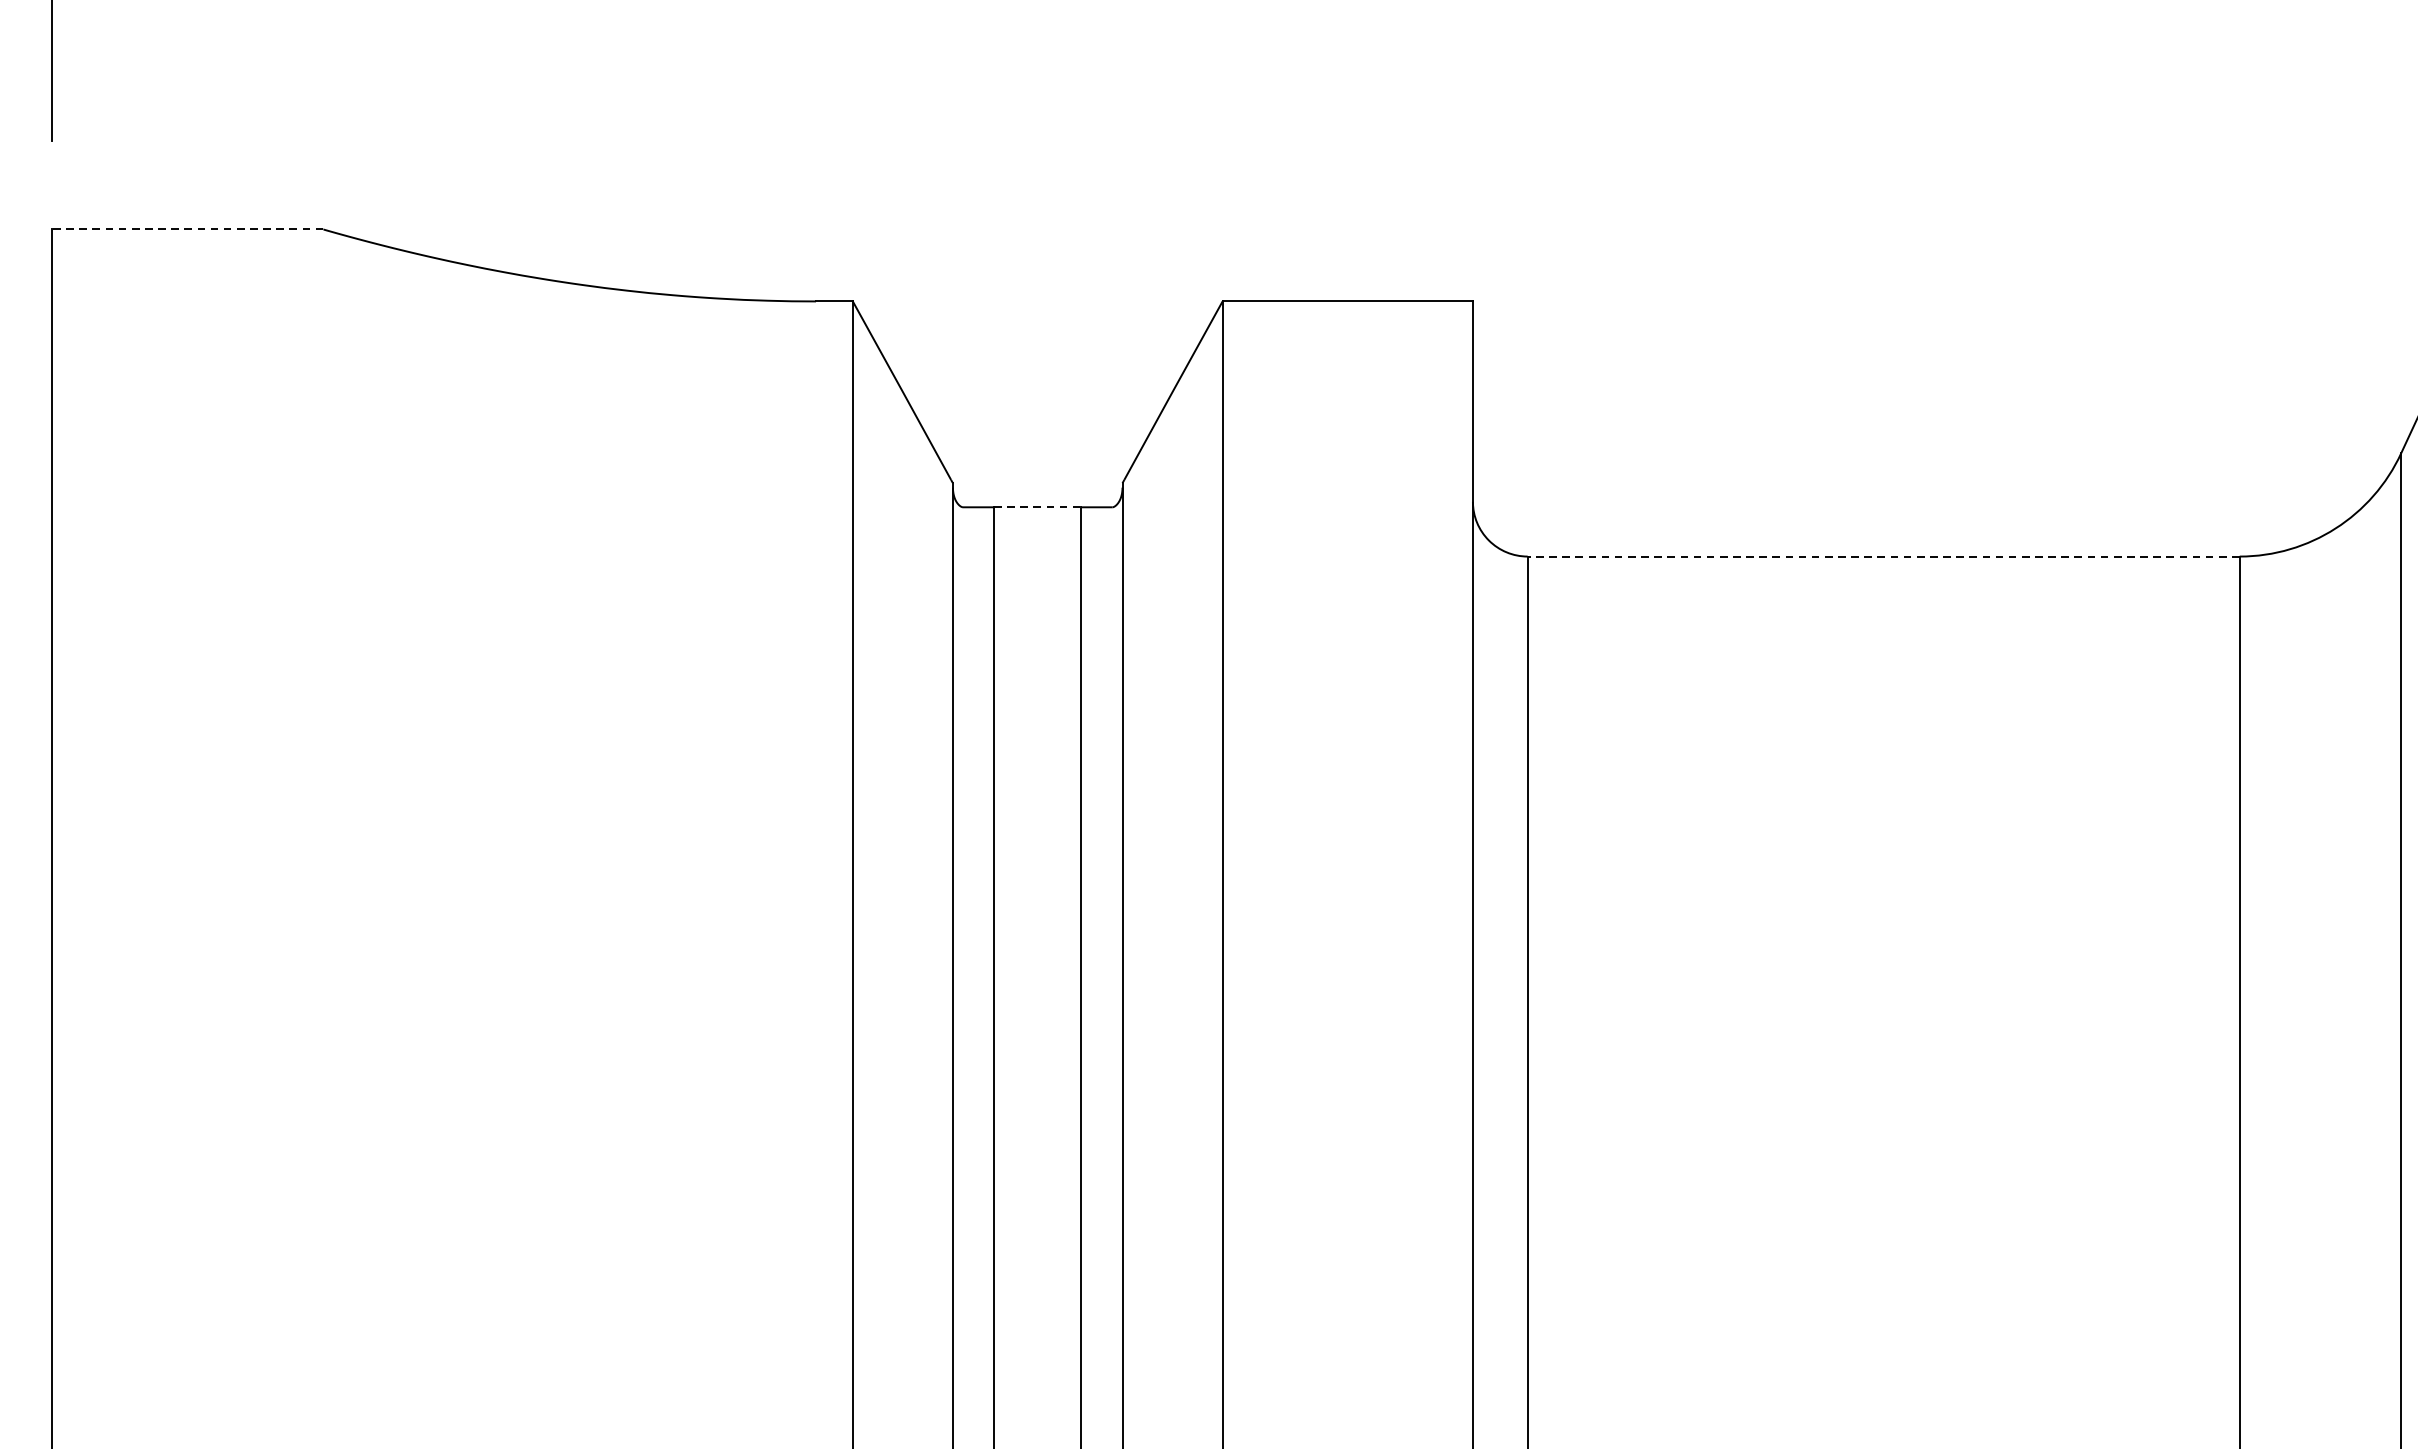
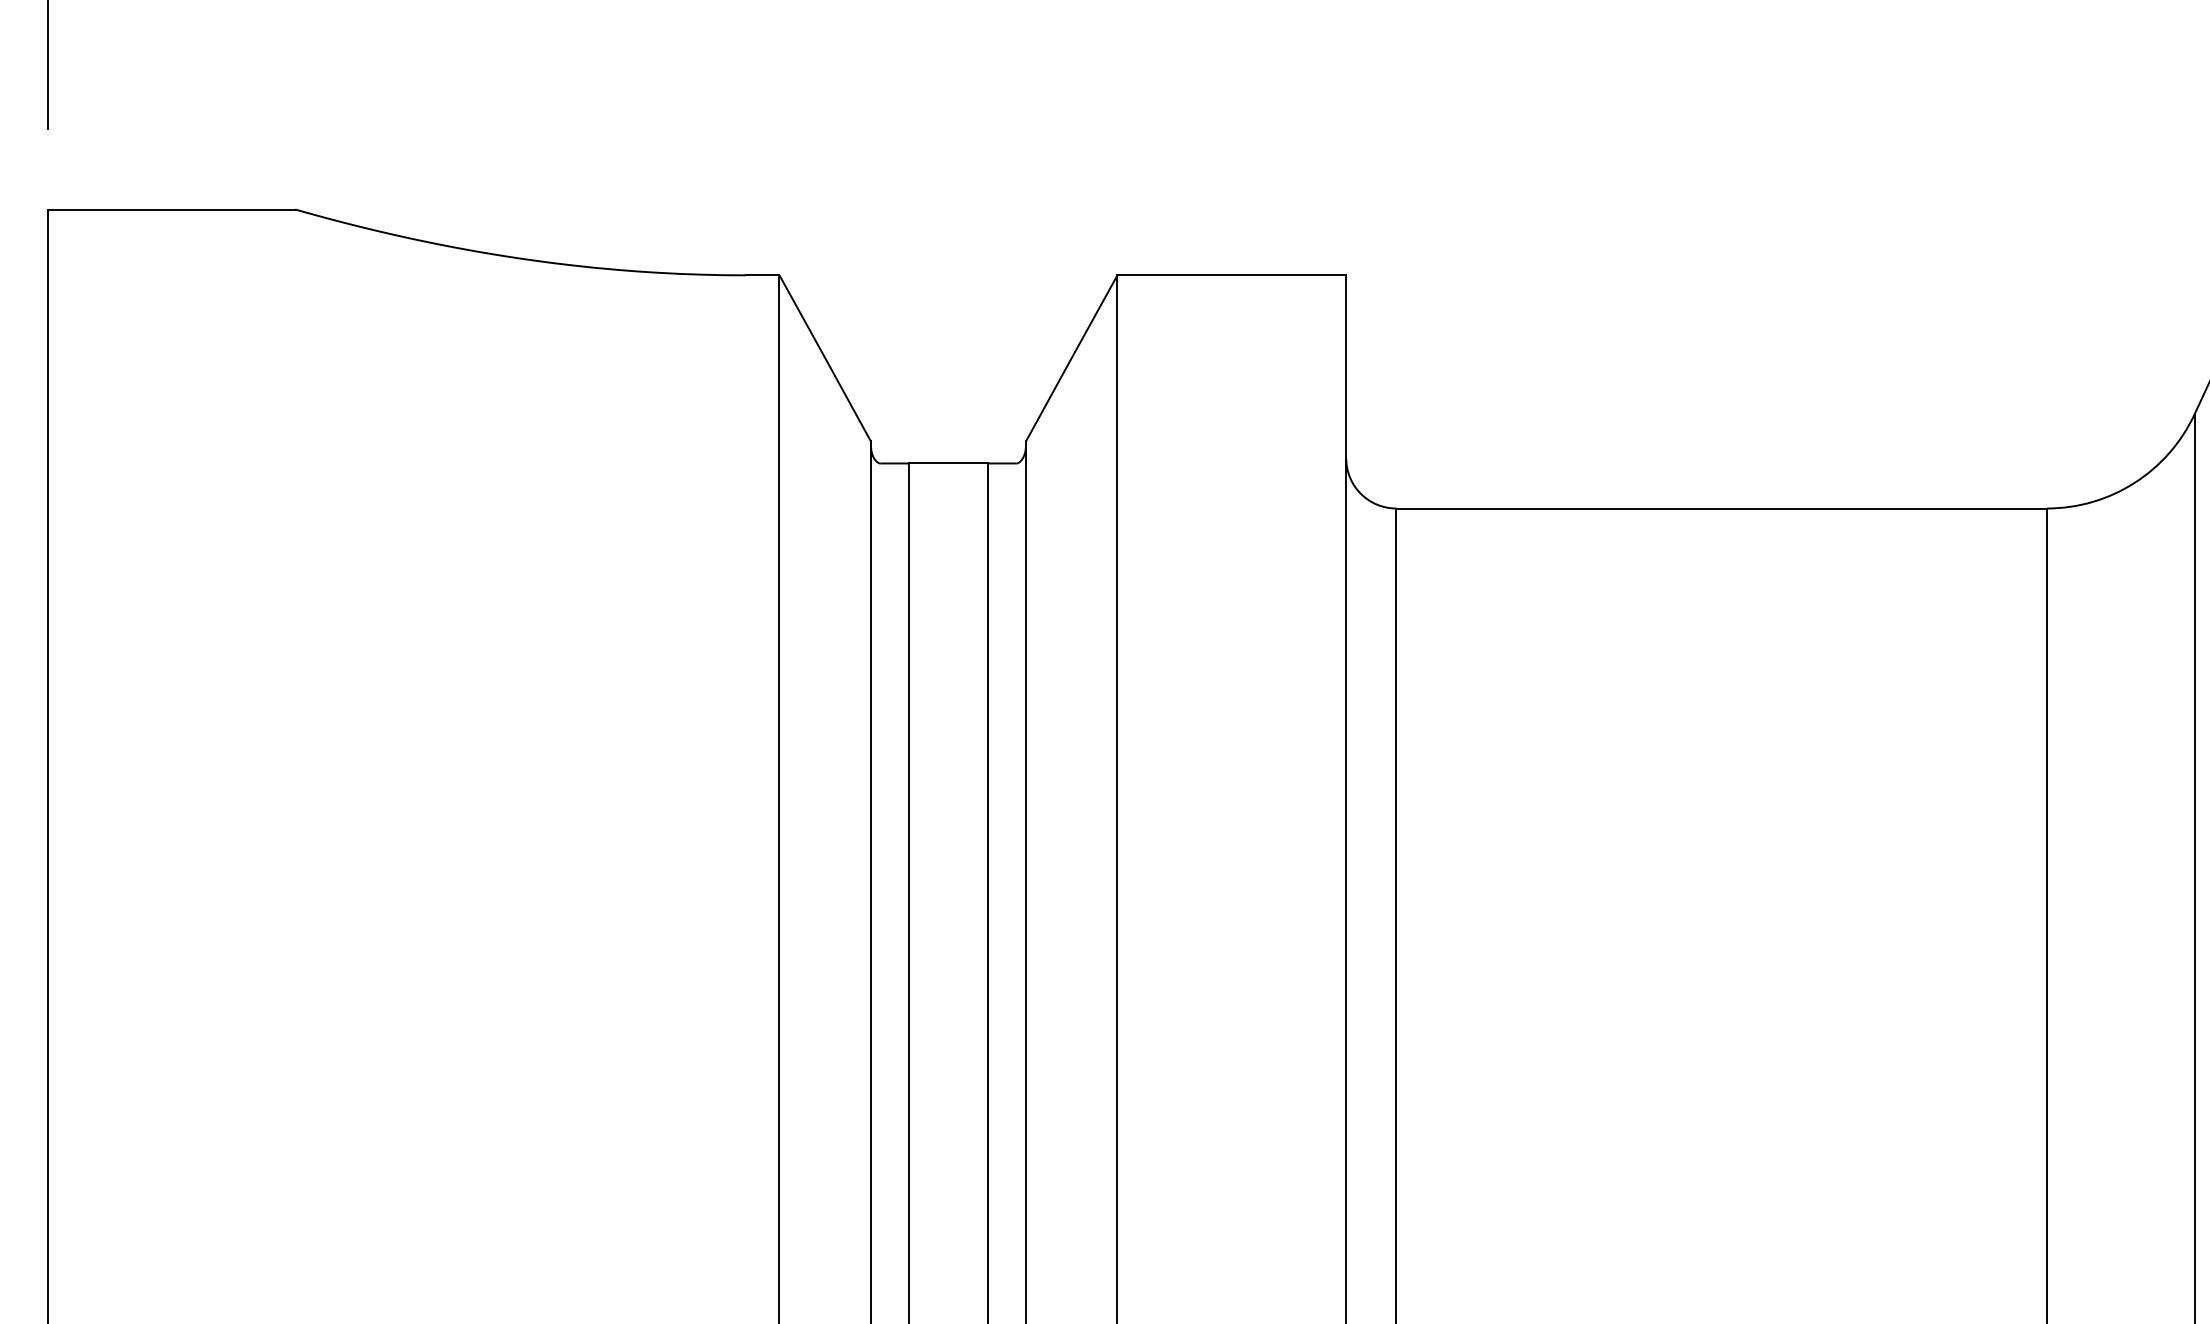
line: (187, 229) -> (171, 209), dashed -> solid
line: (1037, 507) -> (948, 463), dashed -> solid
line: (1883, 556) -> (1721, 508), dashed -> solid

